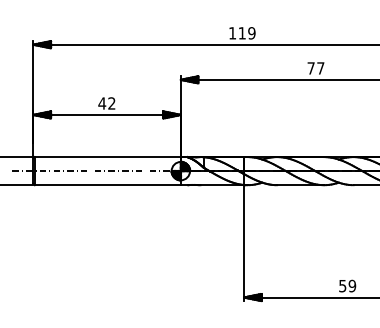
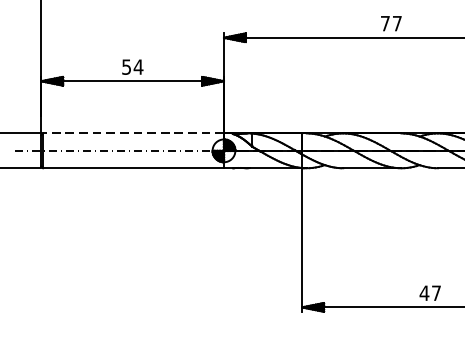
text: (106, 103) -> (131, 67), 42 -> 54
line: (107, 157) -> (133, 133), solid -> dashed
text: (347, 285) -> (430, 292), 59 -> 47

